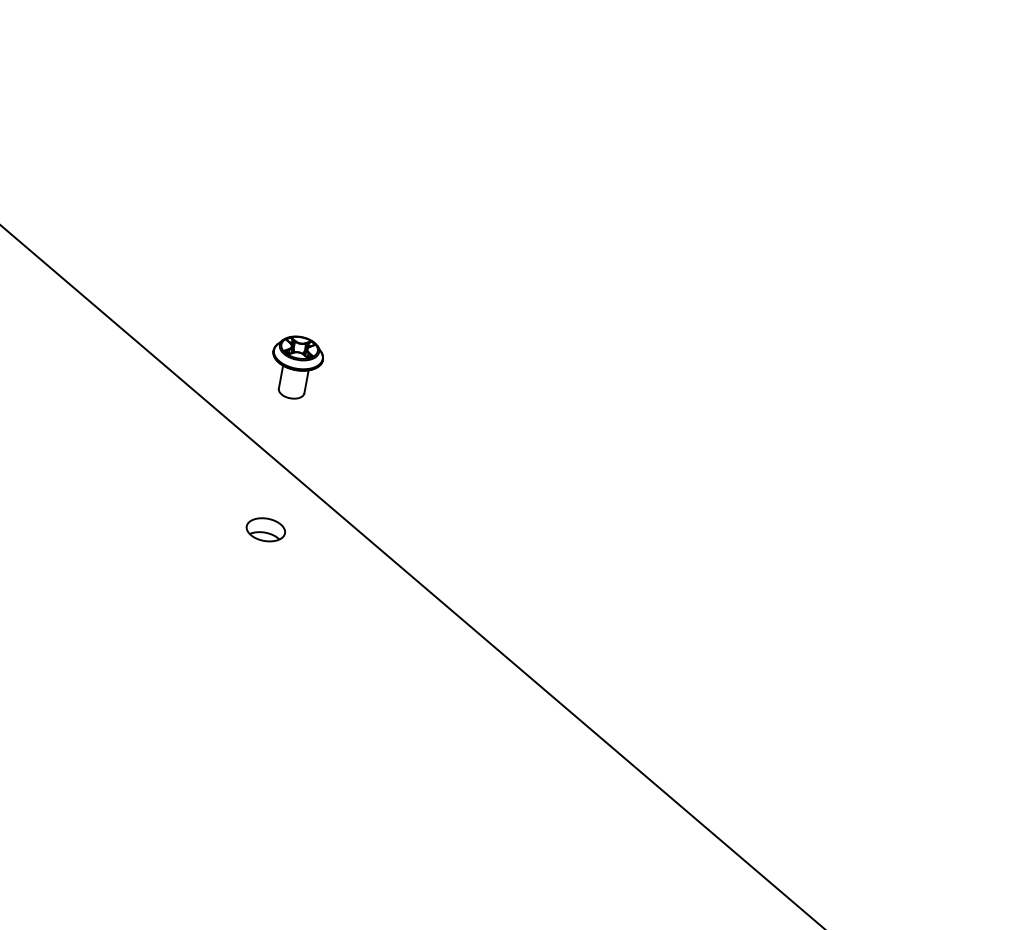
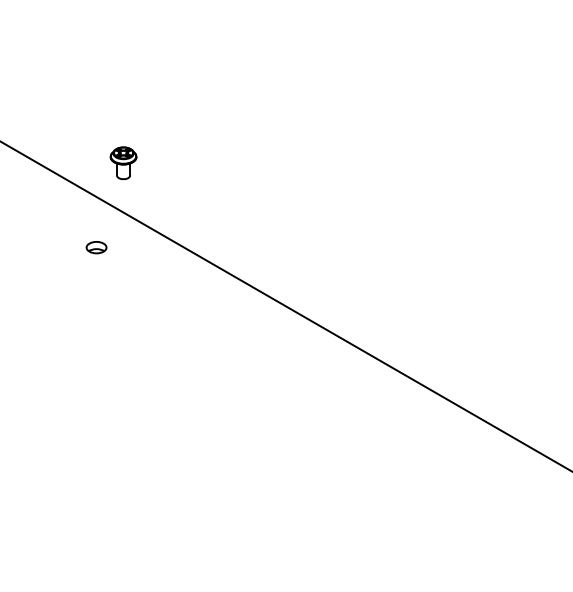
part: (265, 529) -> (96, 247), moved

